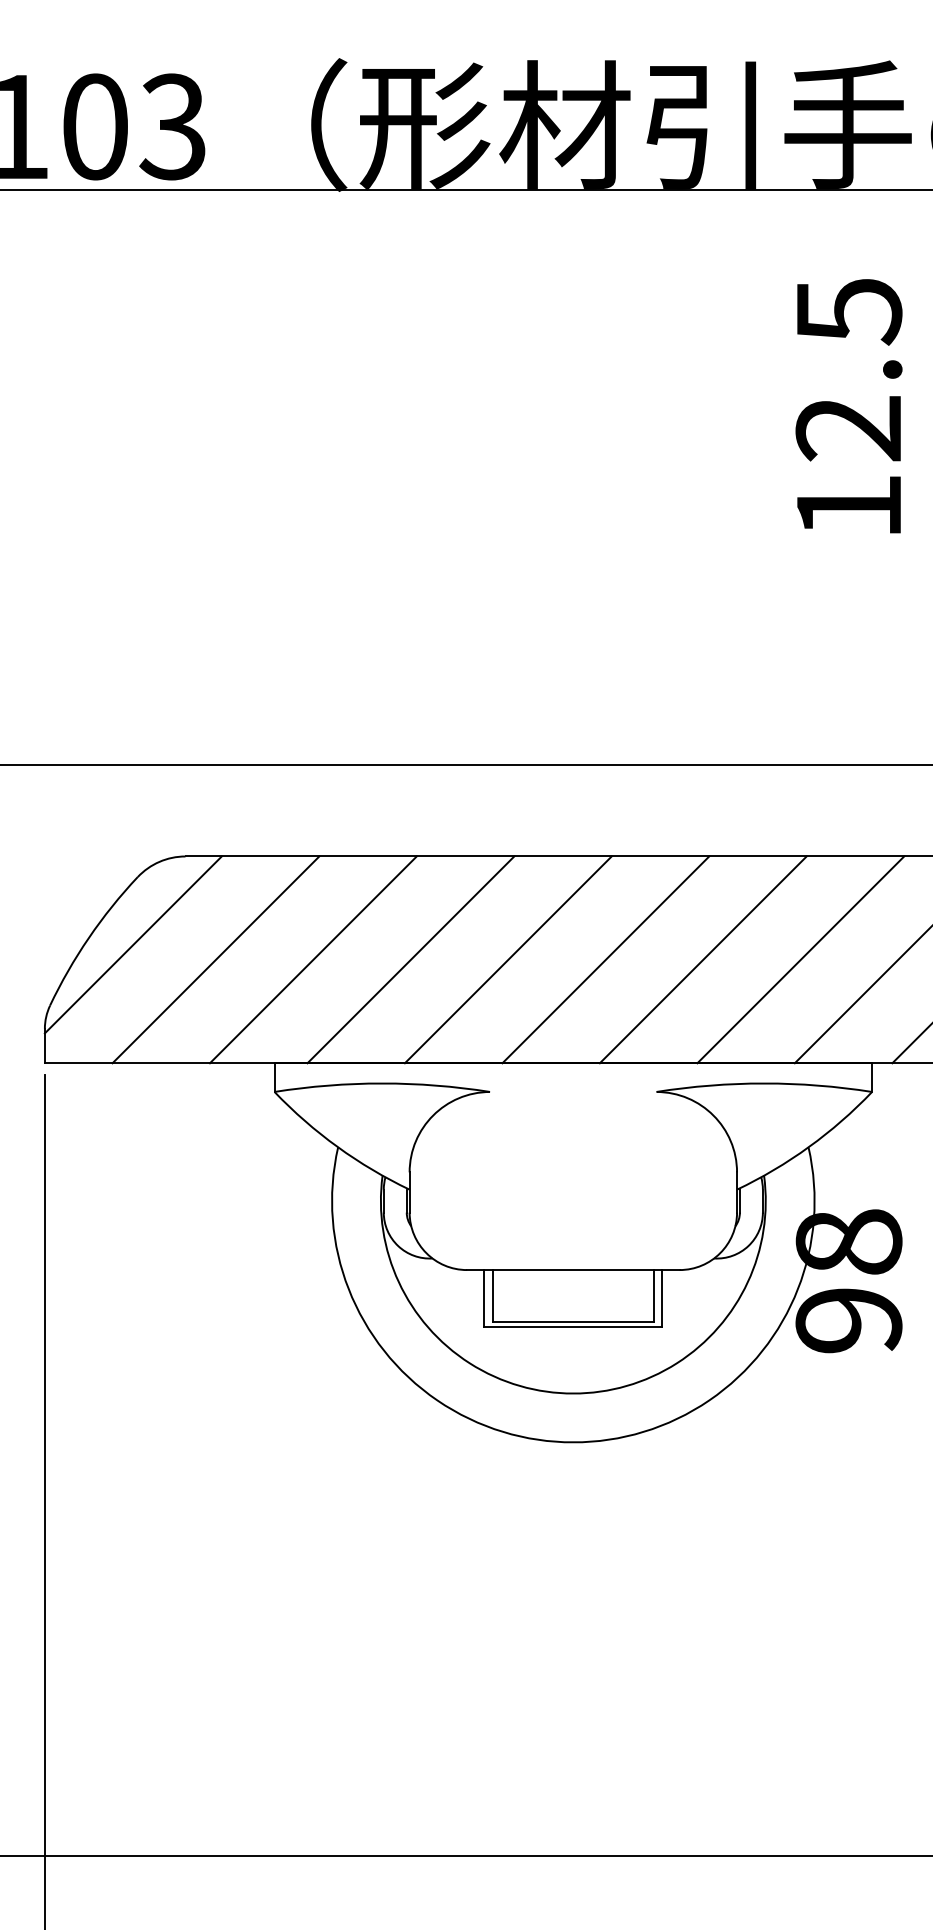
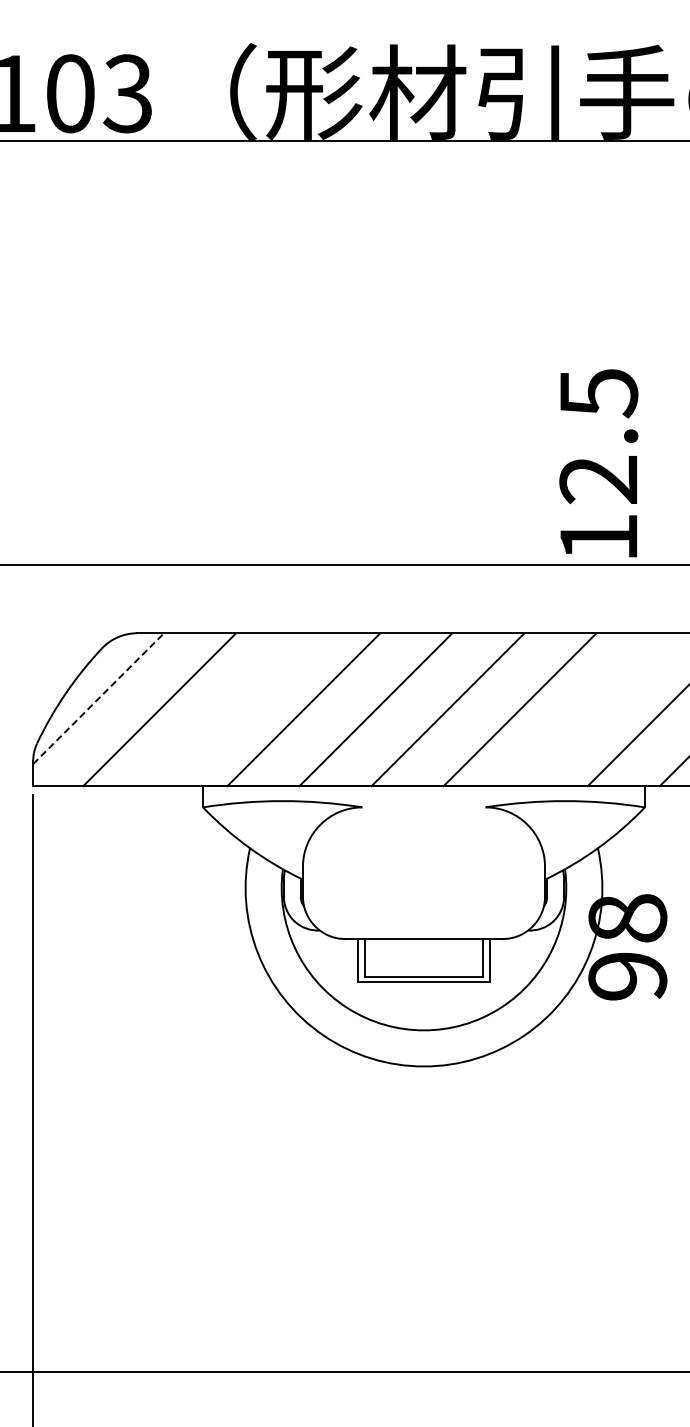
text: (848, 406) -> (598, 463), moved
line: (133, 944) -> (98, 698), solid -> dashed
line: (313, 959) -> (231, 709), removed
line: (799, 959) -> (591, 709), removed

